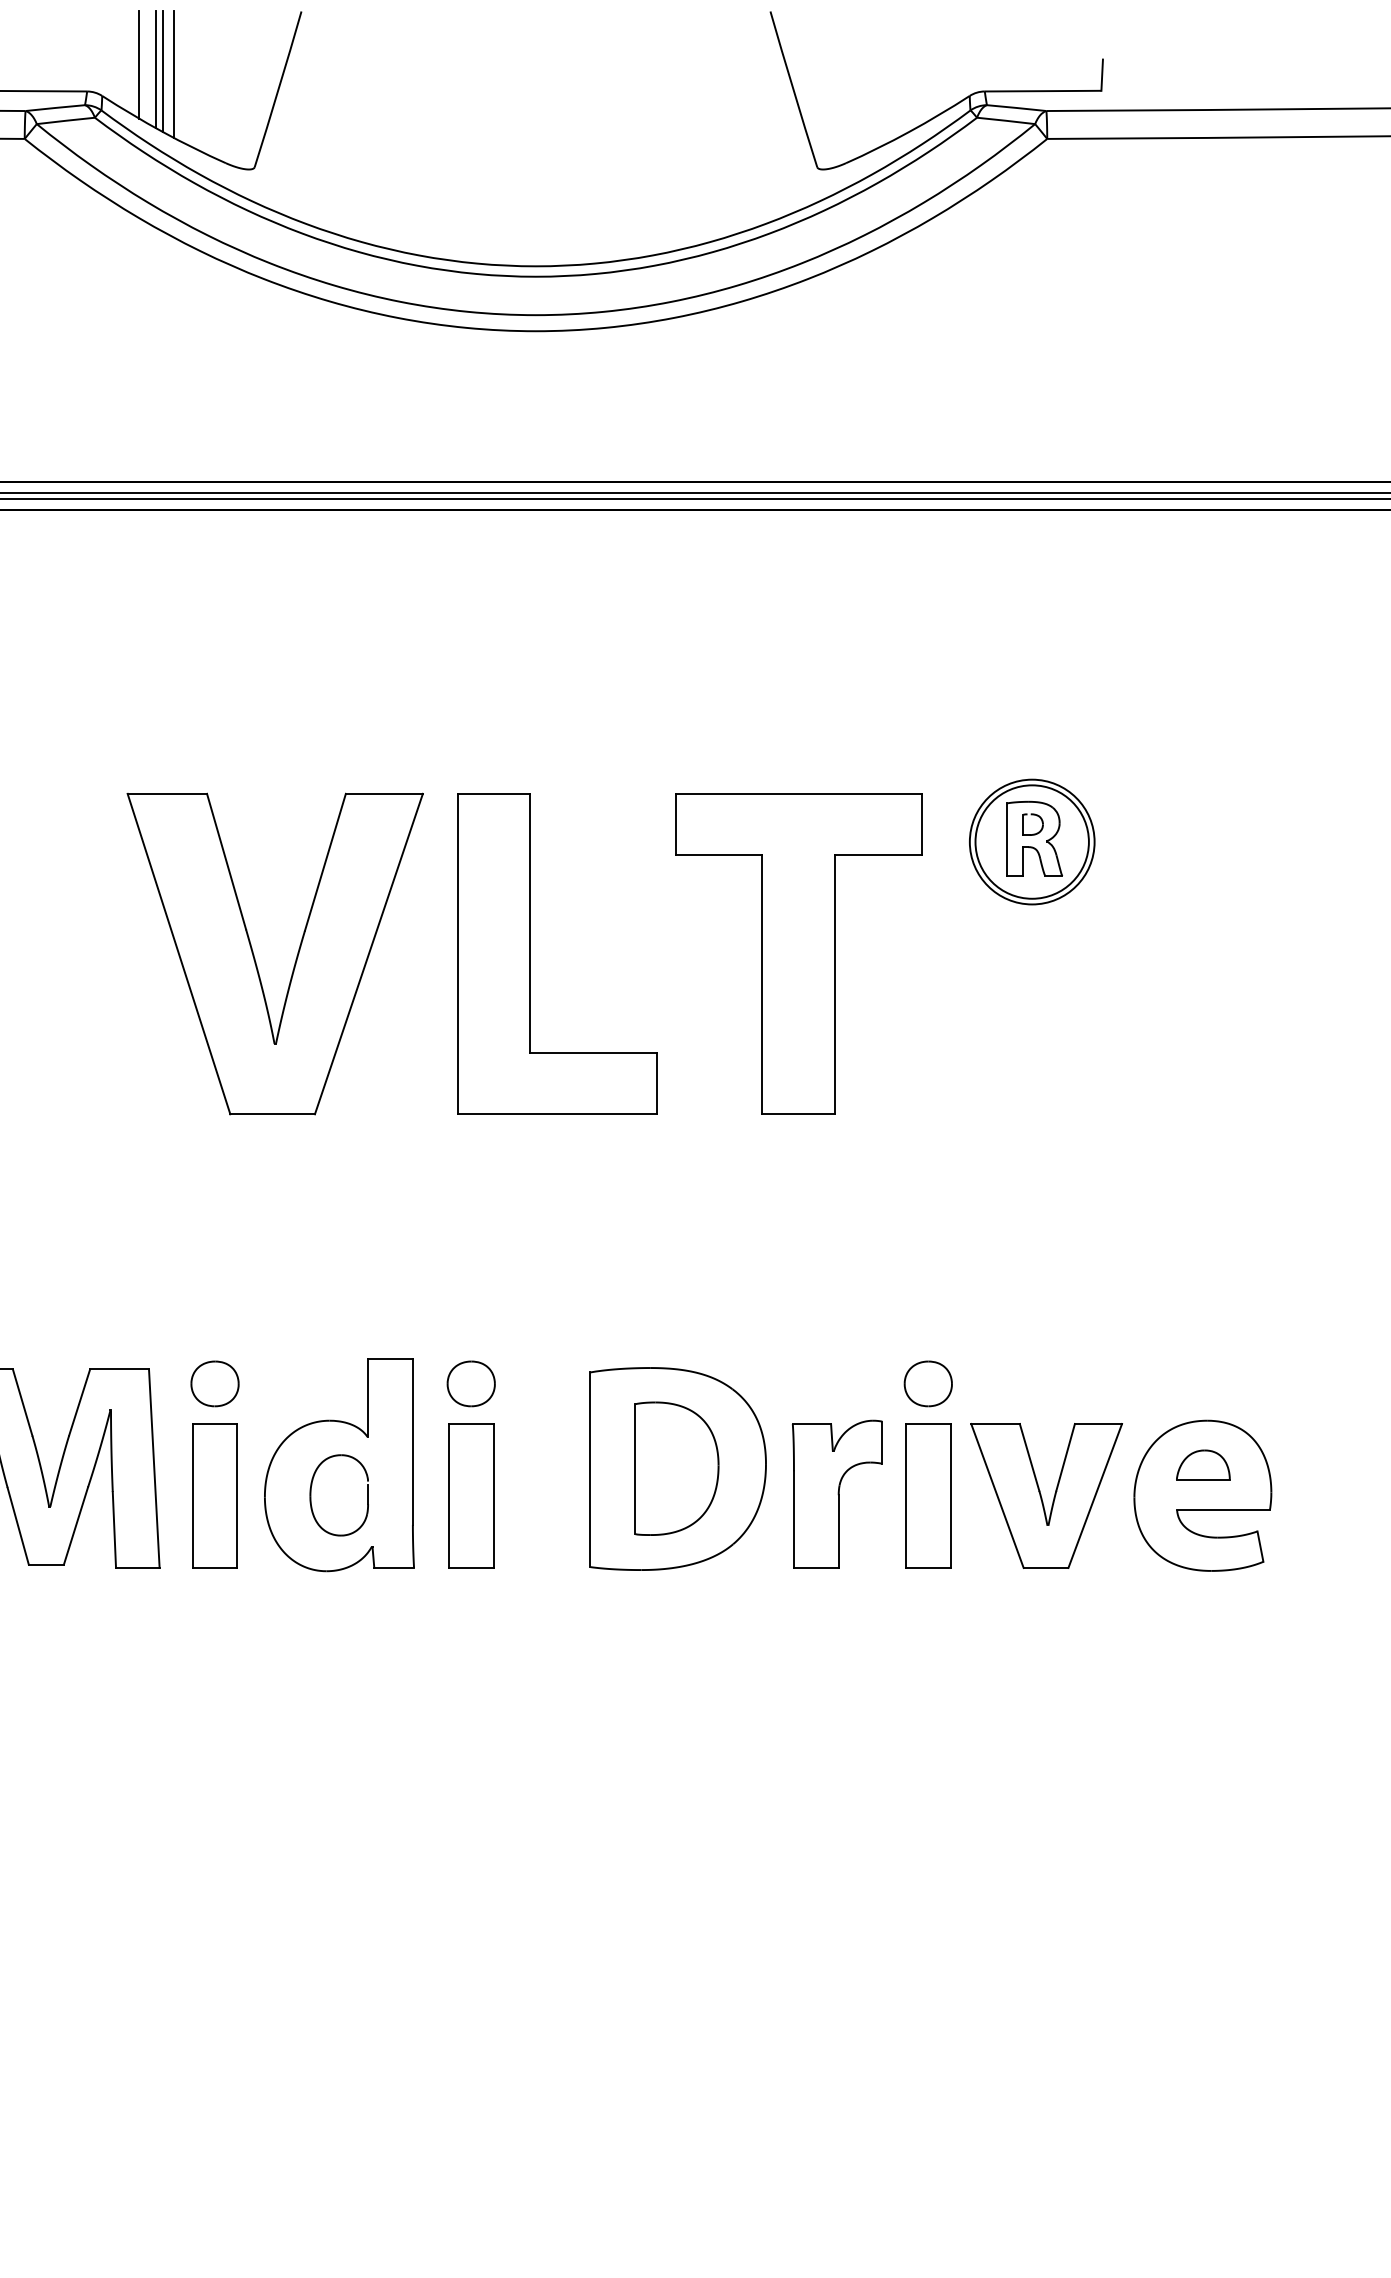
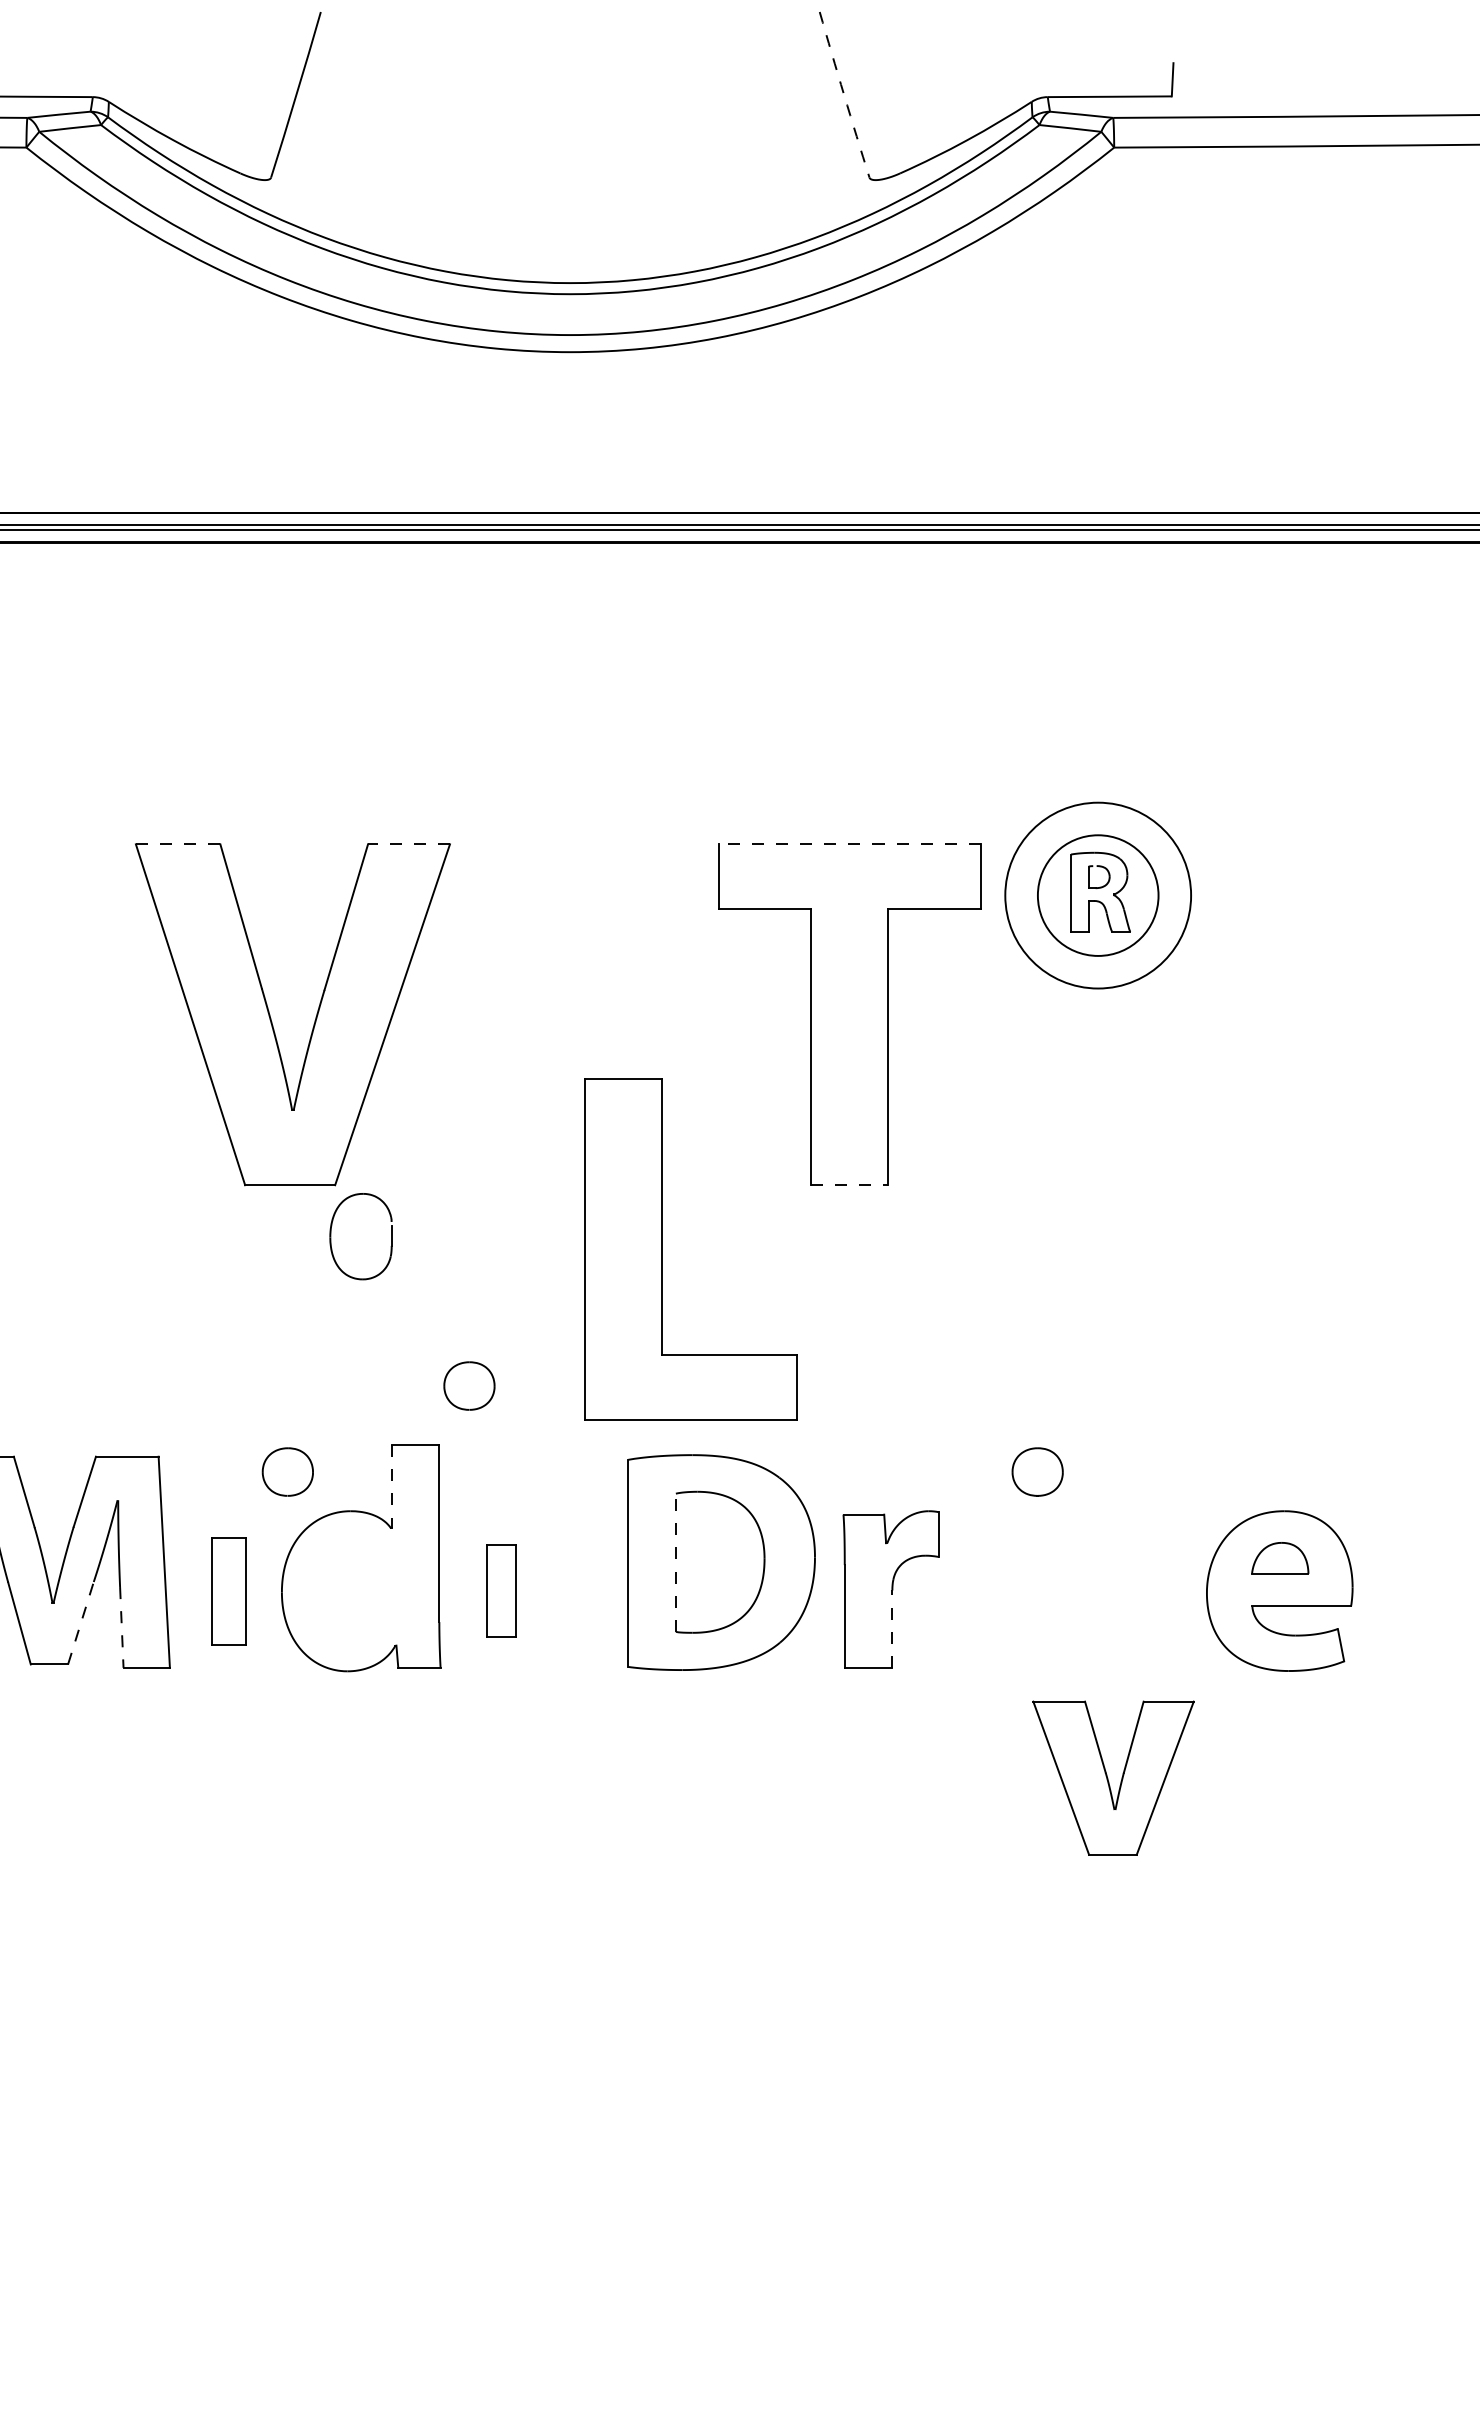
line: (139, 64) -> (148, 68), removed
line: (156, 69) -> (166, 73), removed
line: (162, 71) -> (173, 75), removed
line: (174, 73) -> (185, 78), removed
arc: (793, 89) -> (844, 94), solid -> dashed
line: (166, 794) -> (177, 844), solid -> dashed
line: (384, 794) -> (409, 844), solid -> dashed
line: (799, 794) -> (850, 844), solid -> dashed
circle: (1031, 841) -> (1097, 895), size x1.4
part: (530, 953) -> (662, 1249), moved
line: (799, 1114) -> (850, 1185), solid -> dashed
part: (214, 1383) -> (287, 1471), moved
part: (471, 1383) -> (469, 1385), moved
part: (928, 1383) -> (1037, 1471), moved
line: (367, 1397) -> (391, 1486), solid -> dashed
line: (634, 1468) -> (675, 1562), solid -> dashed
part: (311, 1495) -> (331, 1236), moved
part: (1046, 1495) -> (1113, 1777), moved
part: (214, 1496) -> (228, 1591), size x0.7
part: (471, 1496) -> (501, 1591), size x0.6
part: (928, 1496) -> (987, 1591), removed
line: (76, 1525) -> (81, 1622), solid -> dashed
line: (114, 1530) -> (121, 1627), solid -> dashed
line: (838, 1531) -> (892, 1629), solid -> dashed

